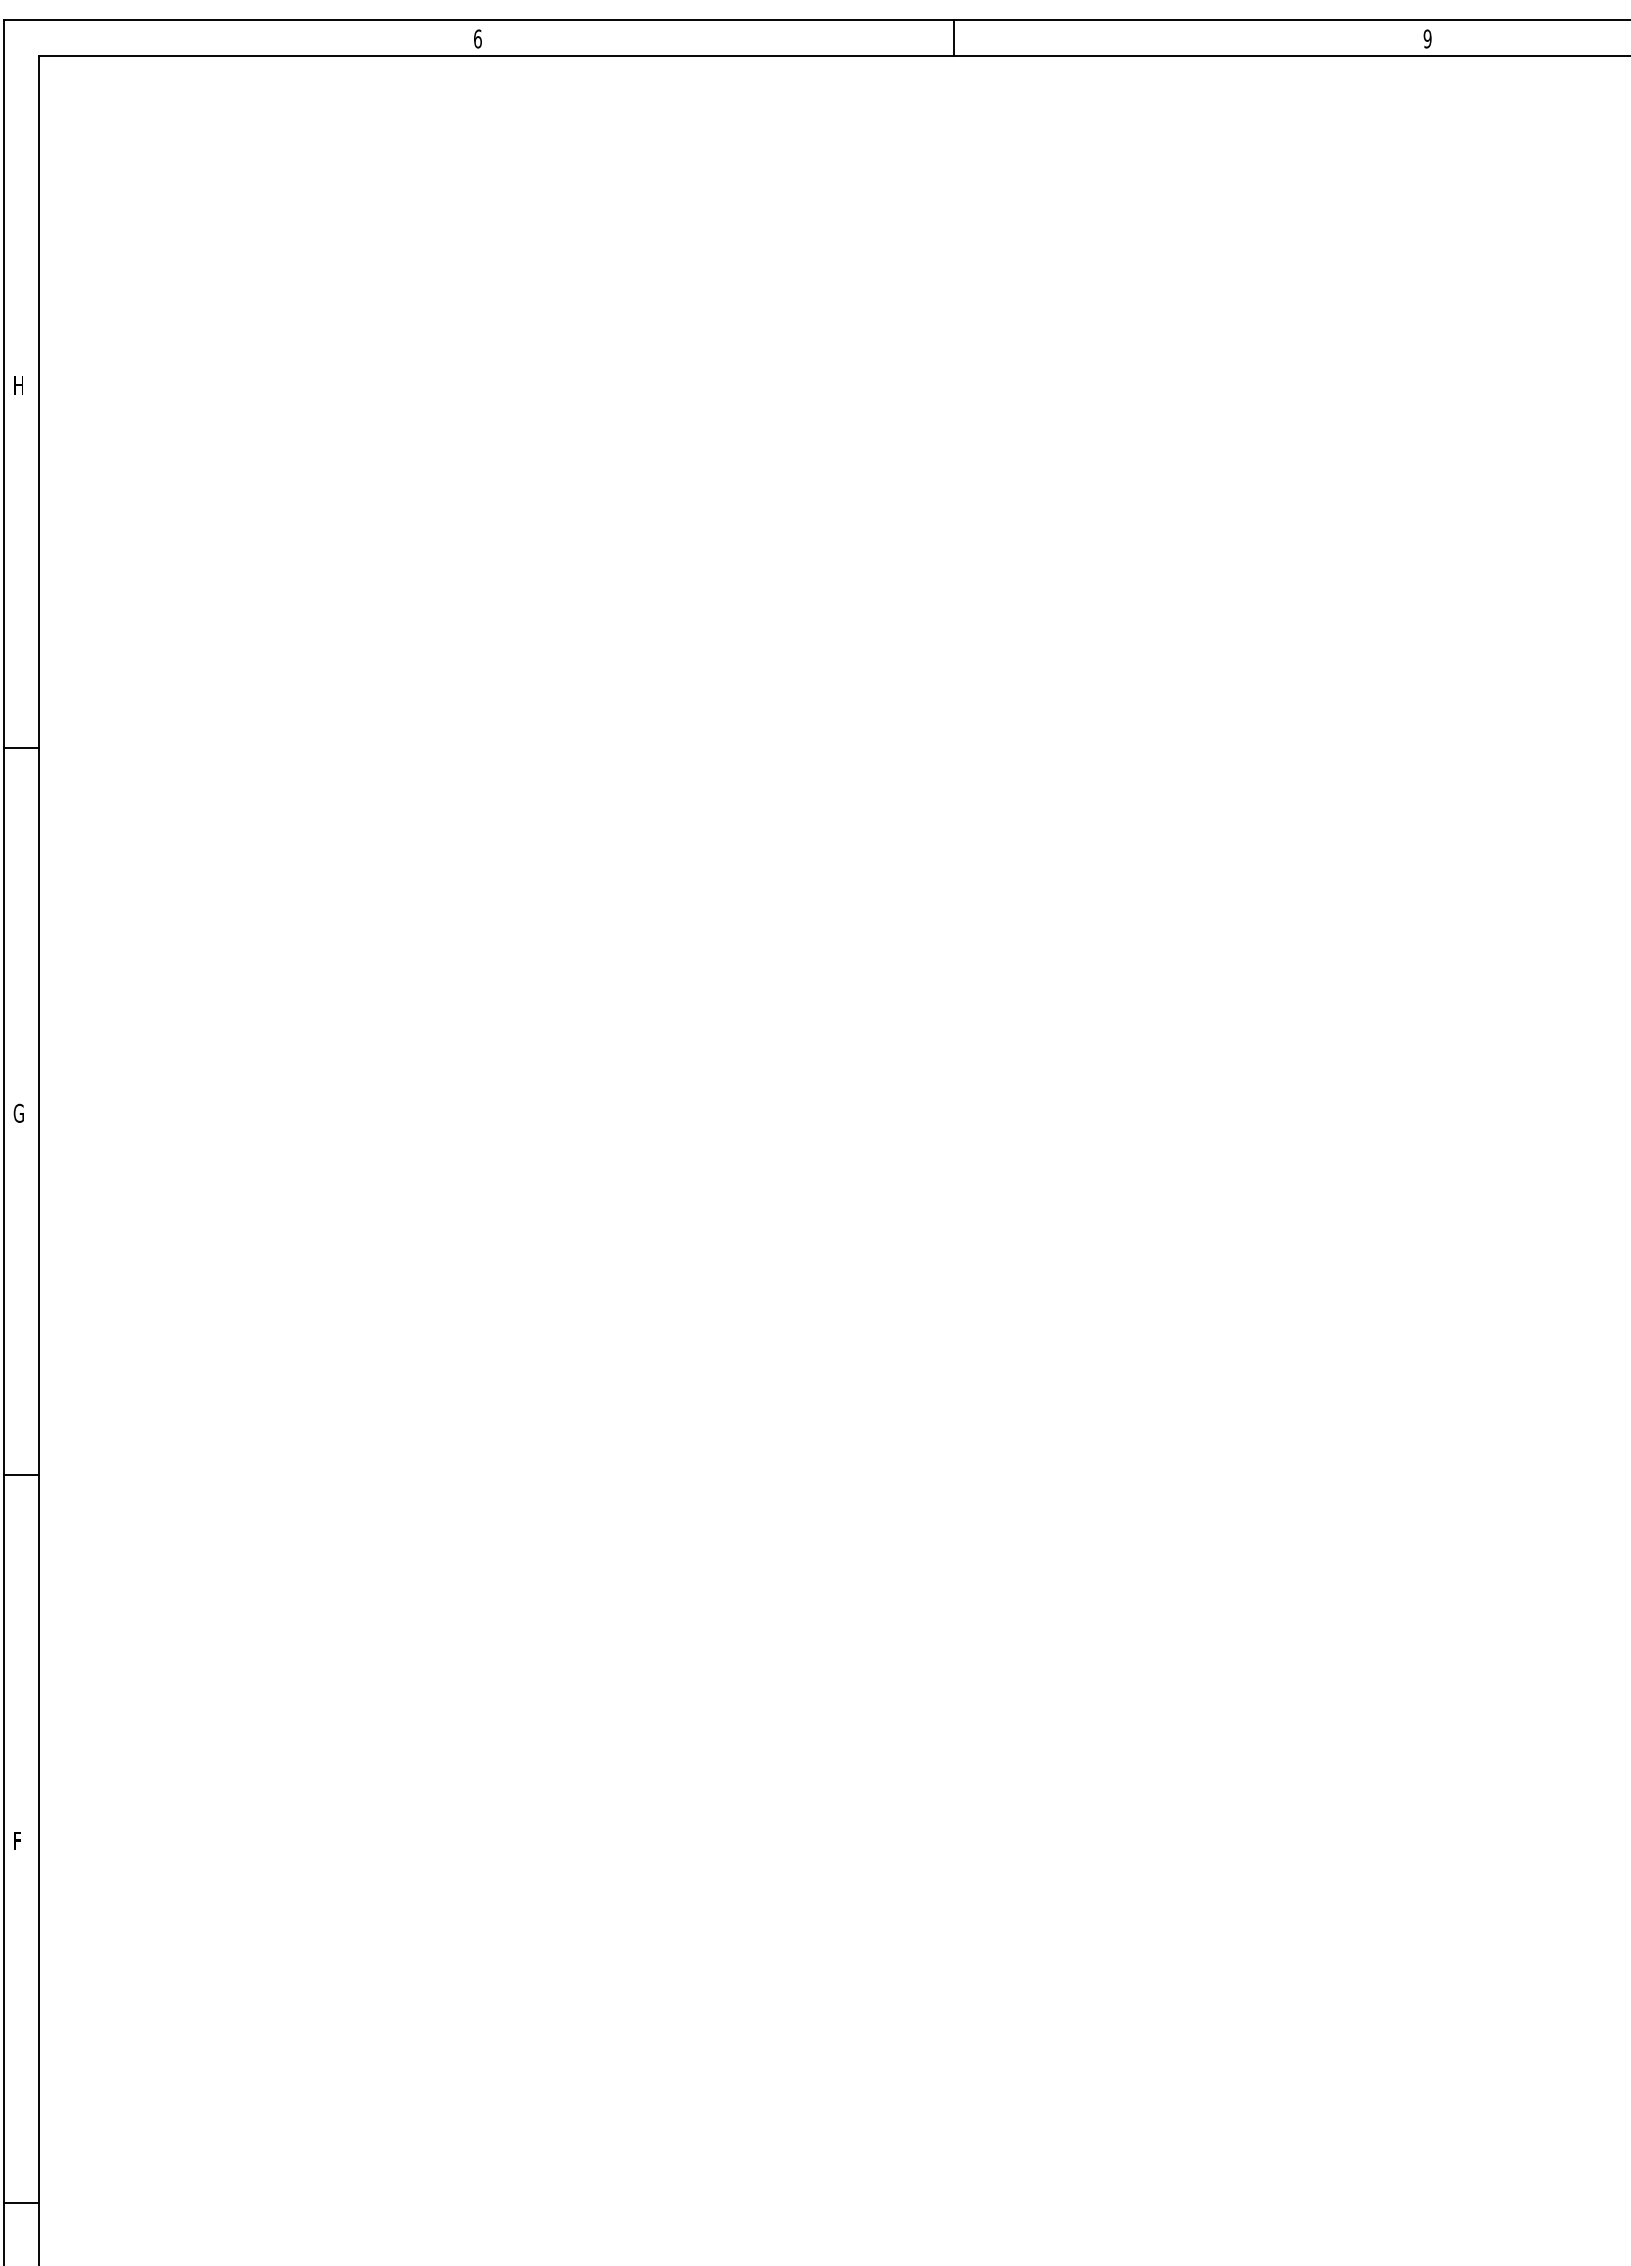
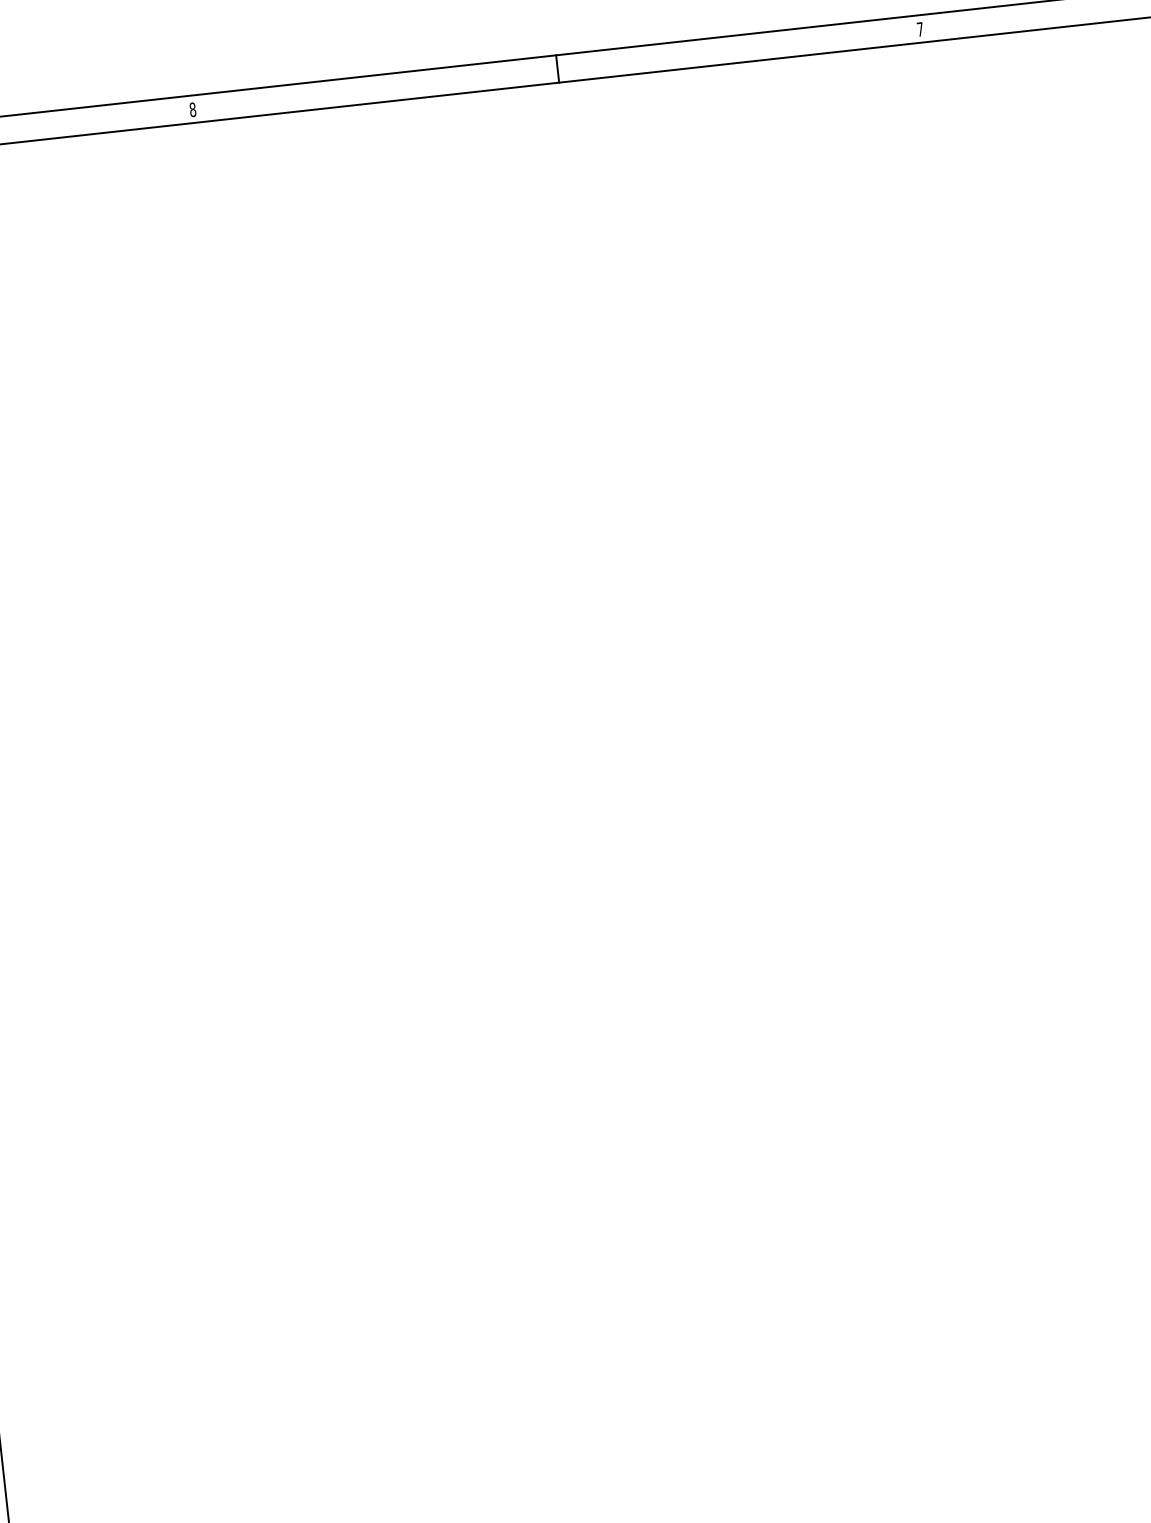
text: (477, 38) -> (192, 109), 6 -> 8
text: (1427, 38) -> (920, 29), 9 -> 7

